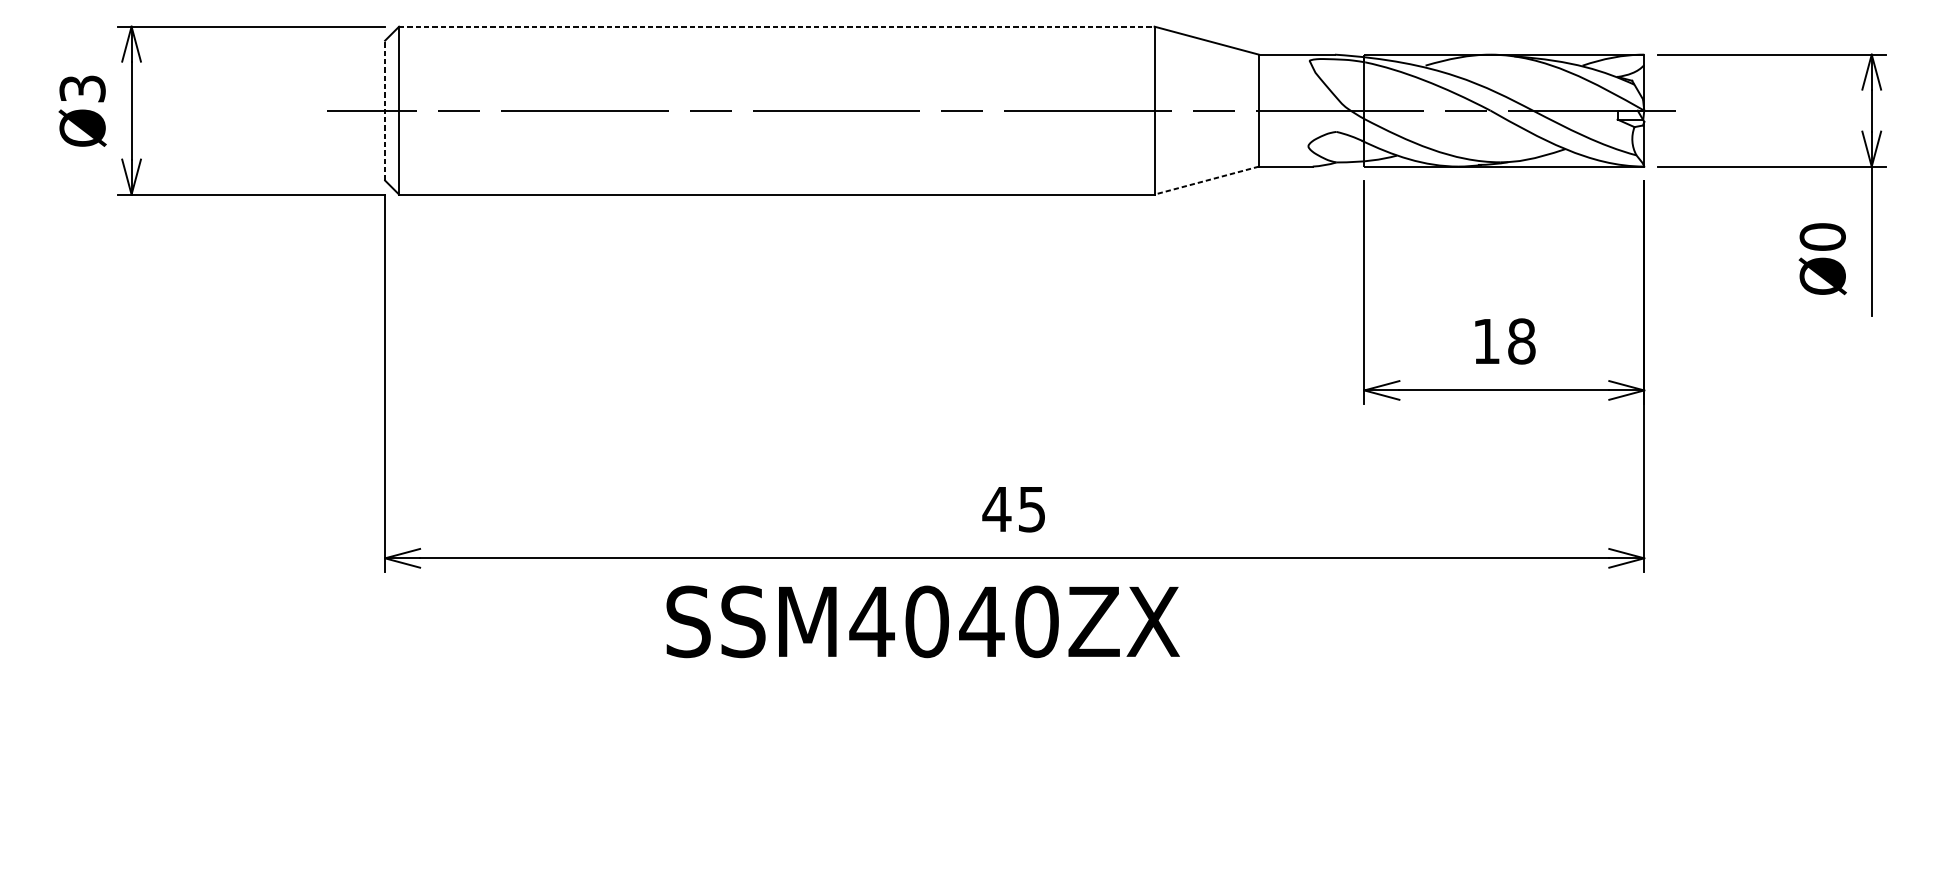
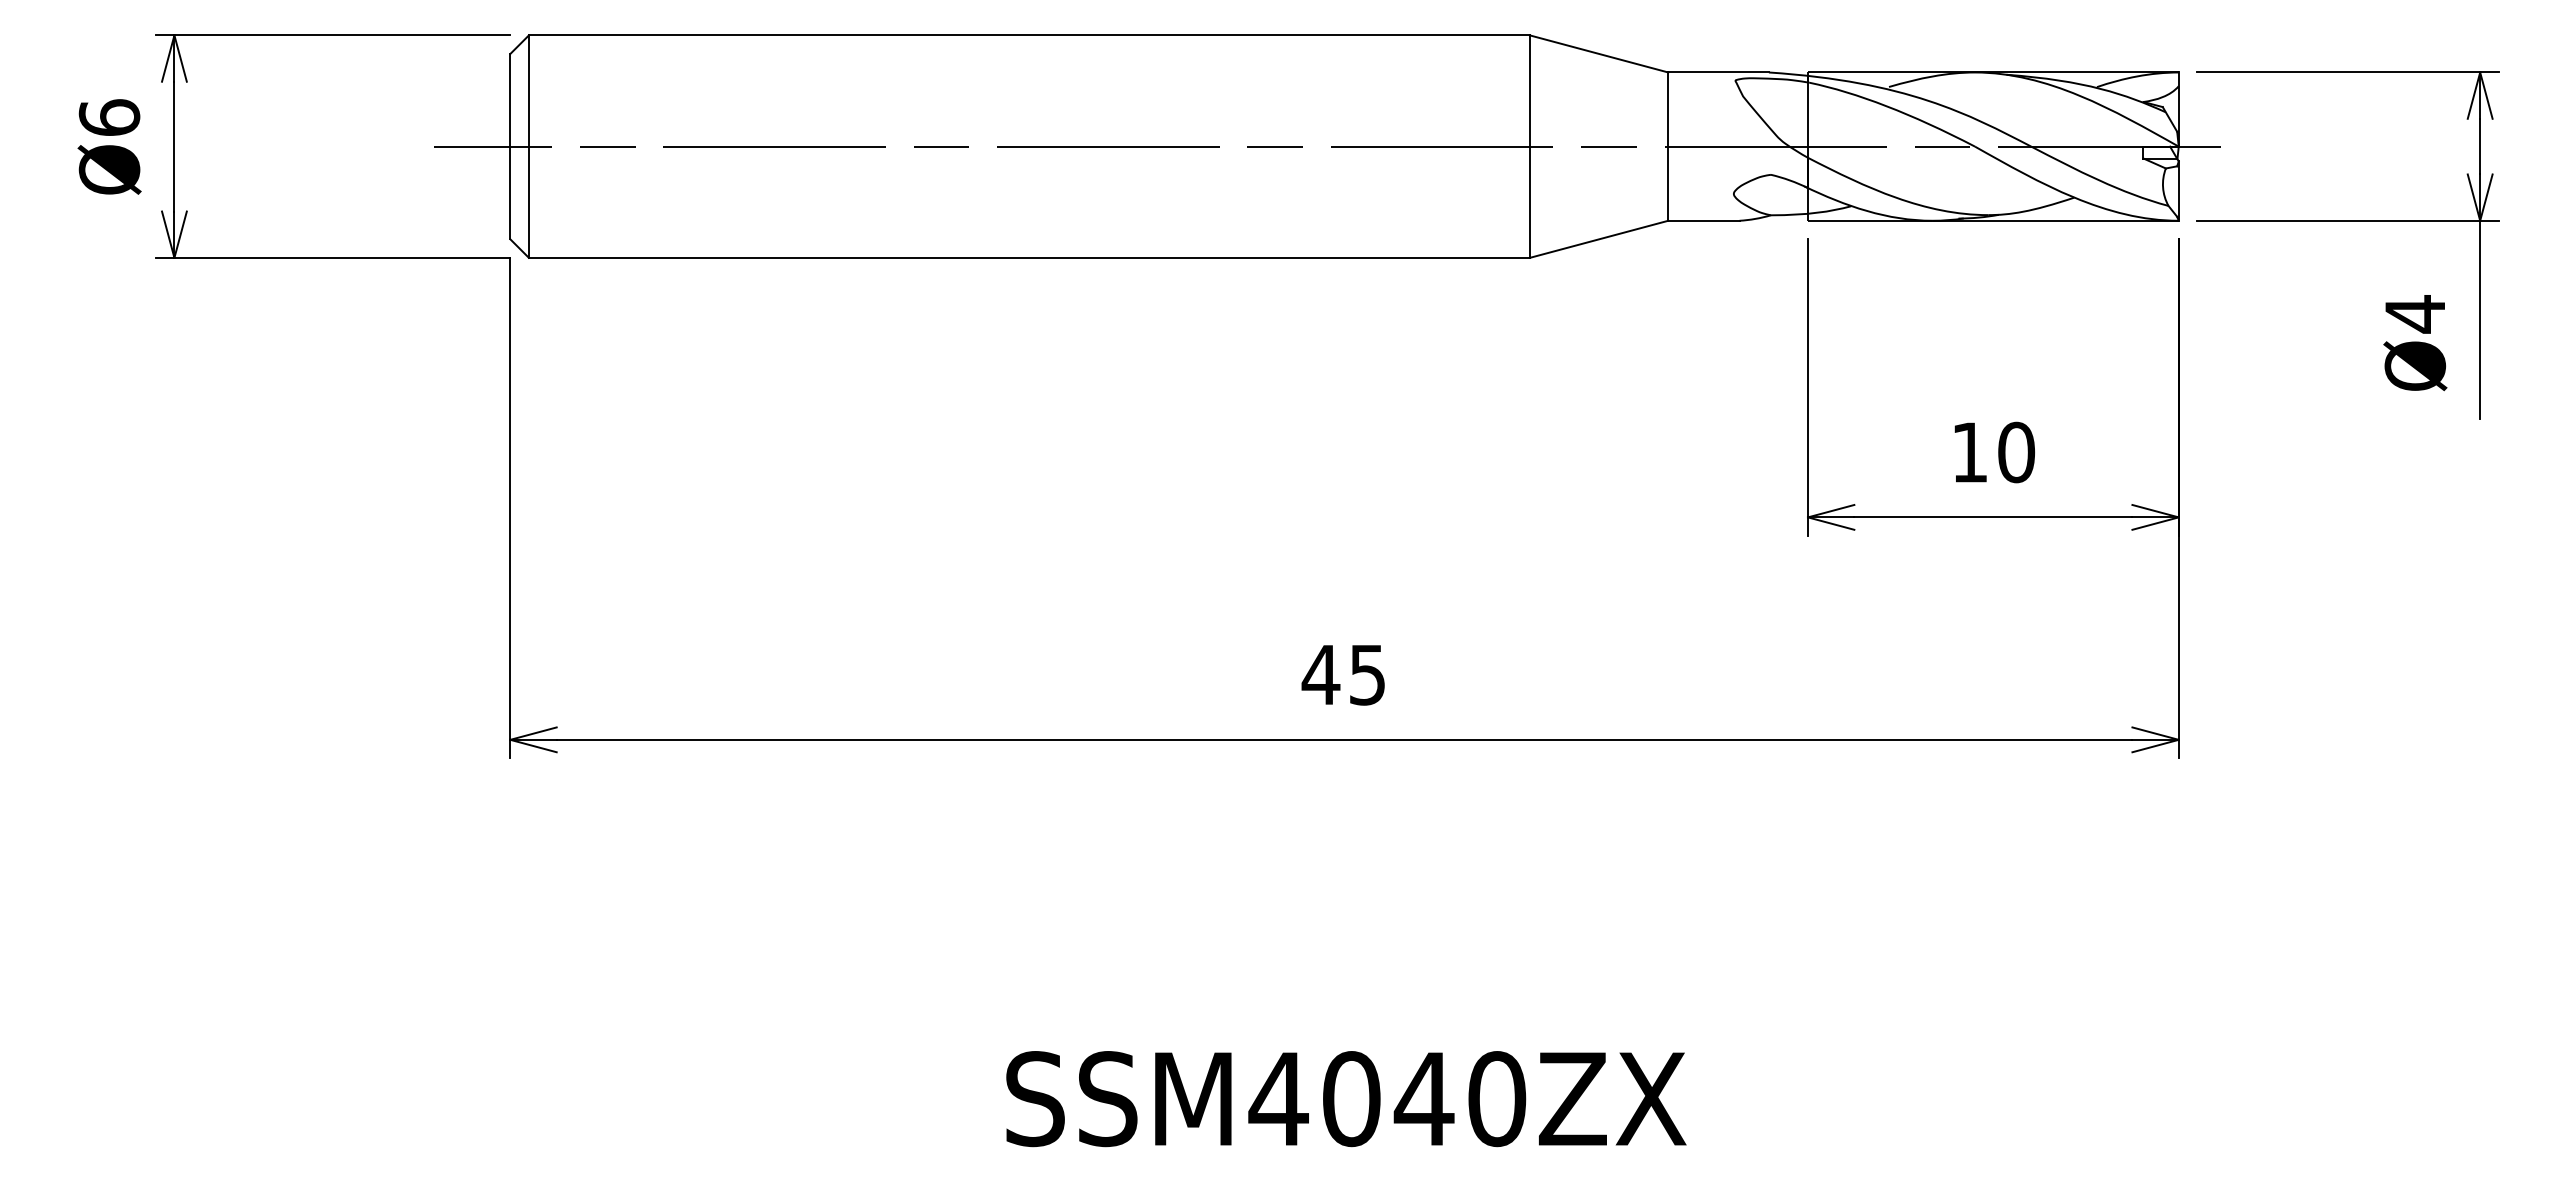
line: (776, 26) -> (1029, 35), dashed -> solid
text: (82, 88) -> (109, 117), Ø3 -> Ø6
line: (385, 110) -> (510, 146), dashed -> solid
line: (1207, 180) -> (1599, 239), dashed -> solid
text: (1822, 237) -> (2415, 314), Ø0 -> Ø4
text: (1521, 341) -> (2016, 452), 18 -> 10
text: (923, 622) -> (1346, 1099), moved

